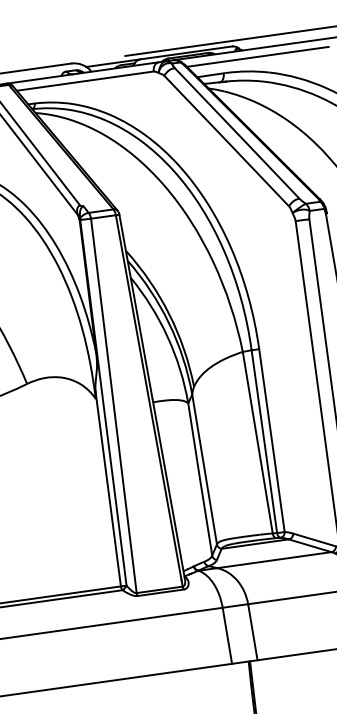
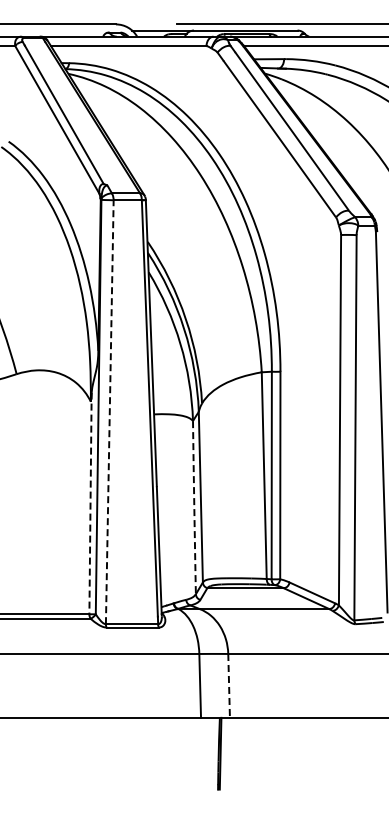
line: (113, 406) -> (109, 412), solid -> dashed
arc: (200, 479) -> (194, 507), solid -> dashed
line: (108, 488) -> (90, 503), solid -> dashed
line: (253, 631) -> (229, 685), solid -> dashed

